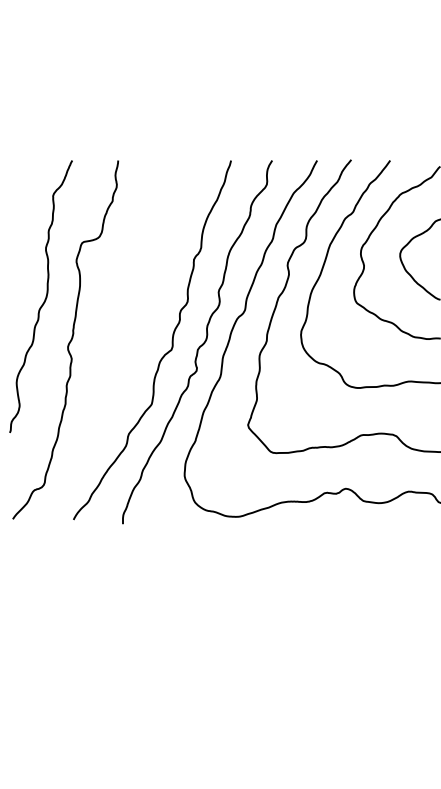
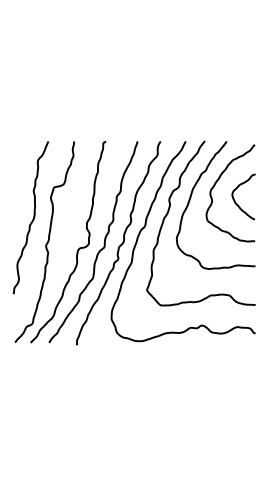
curve: (123, 353) -> (77, 249), added

